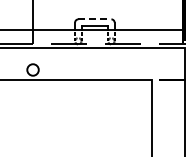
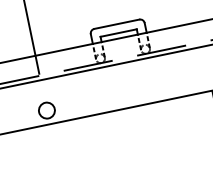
line: (94, 19) -> (116, 24), dashed -> solid

